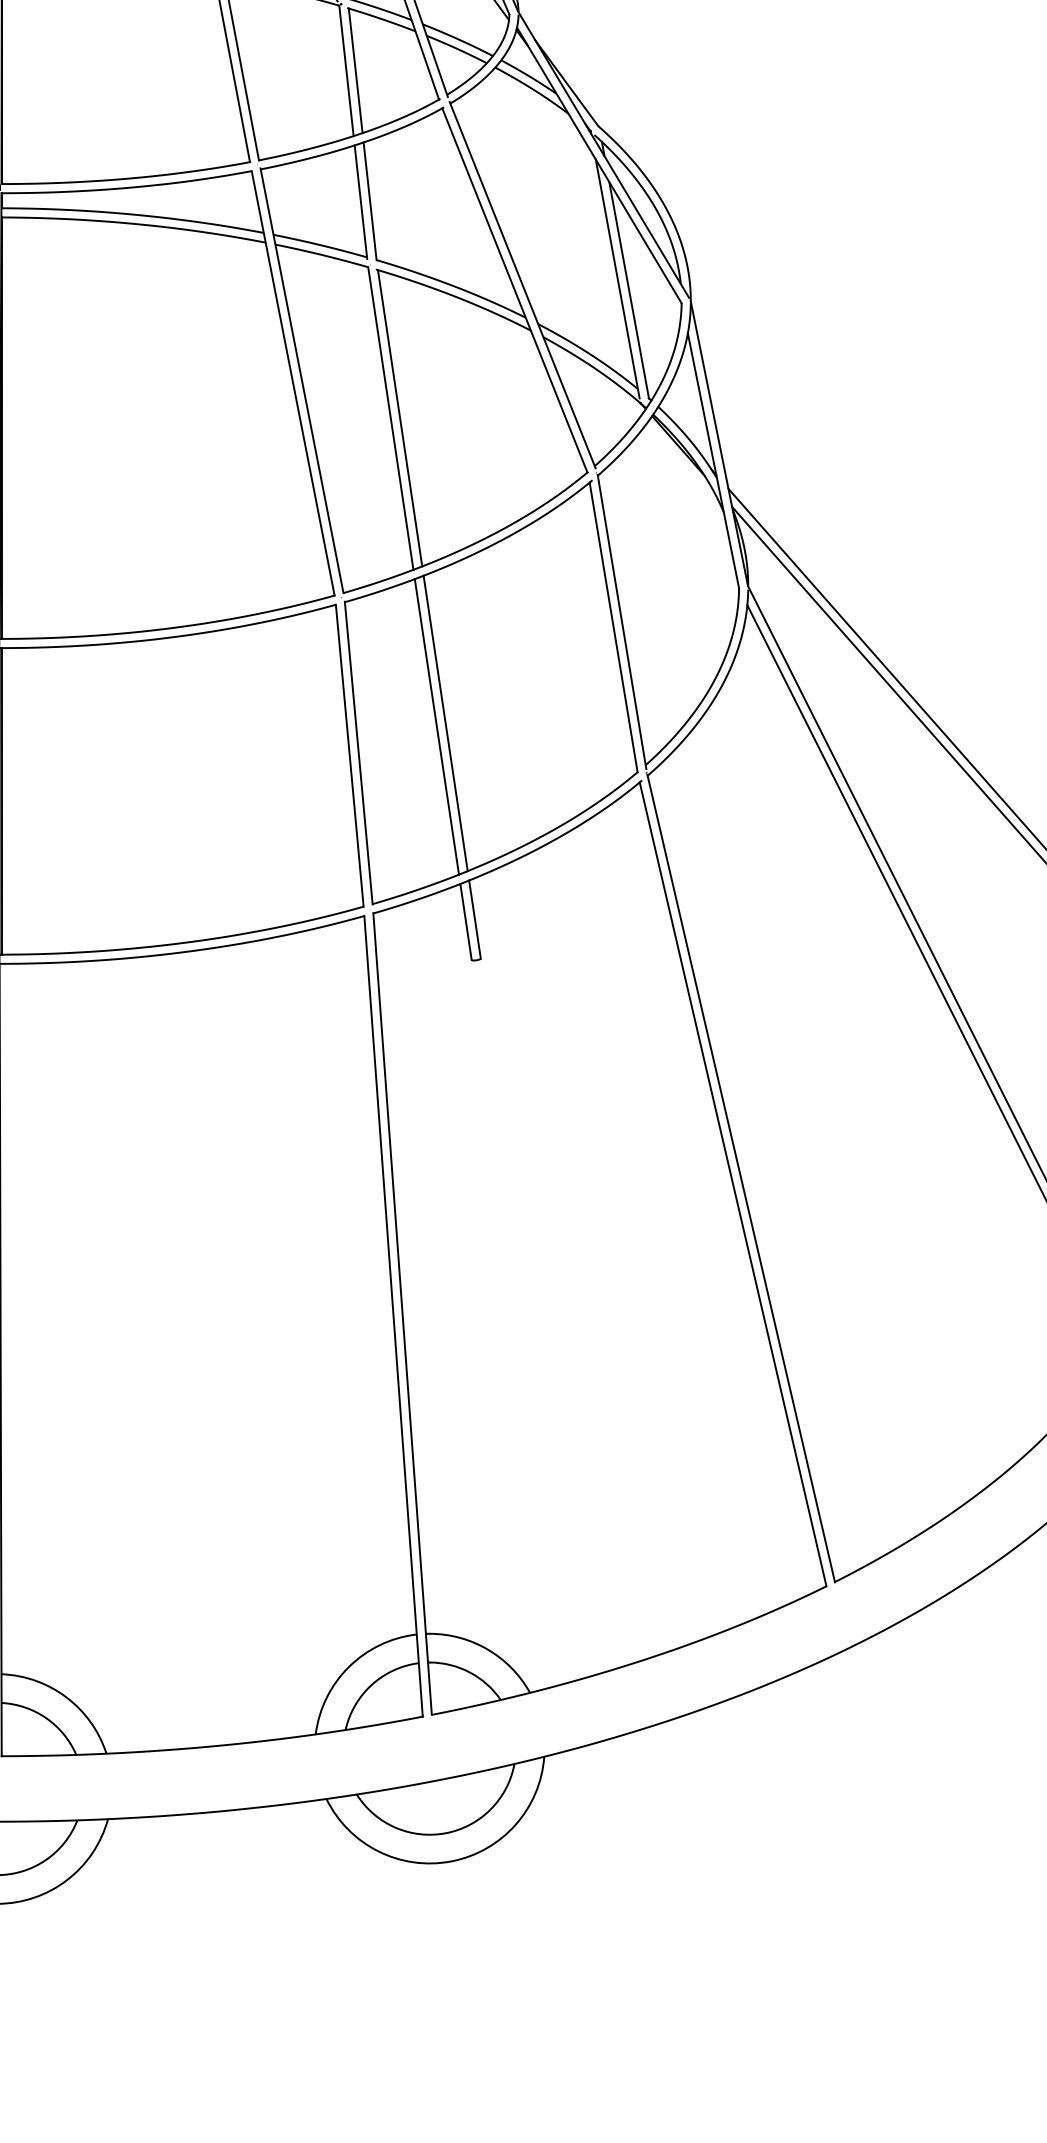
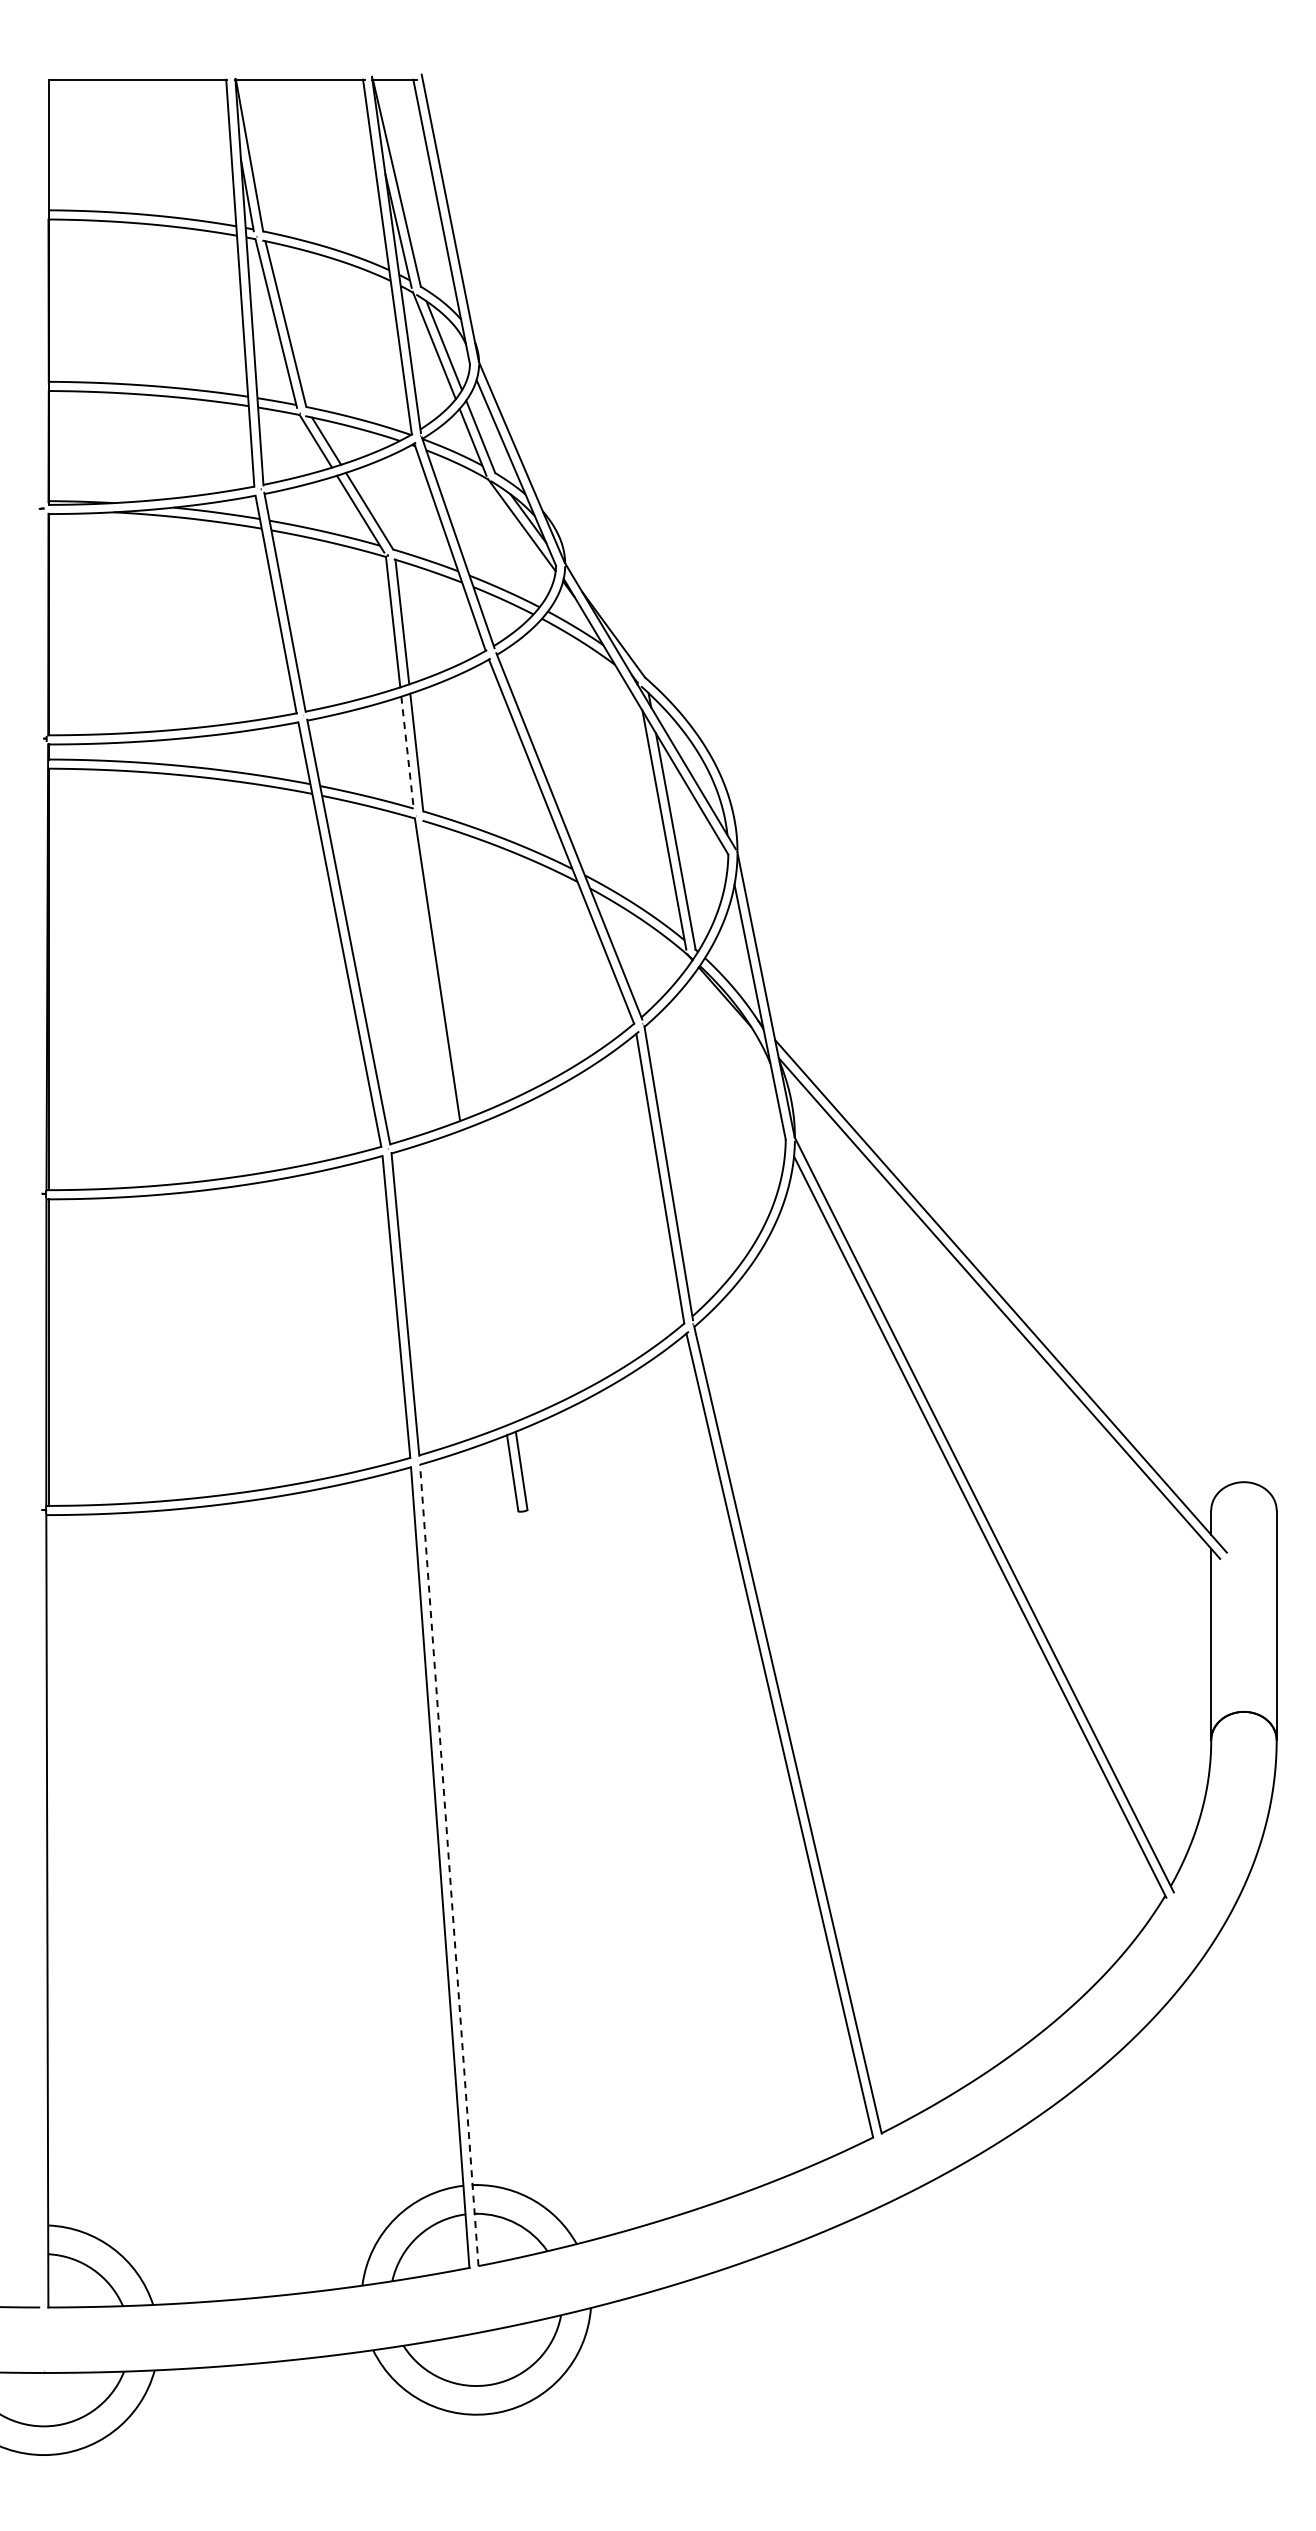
line: (360, 202) -> (407, 753), solid -> dashed
line: (399, 418) -> (446, 969), removed
line: (445, 723) -> (492, 1274), removed
line: (436, 726) -> (483, 1277), removed
line: (402, 1314) -> (449, 1865), solid -> dashed

